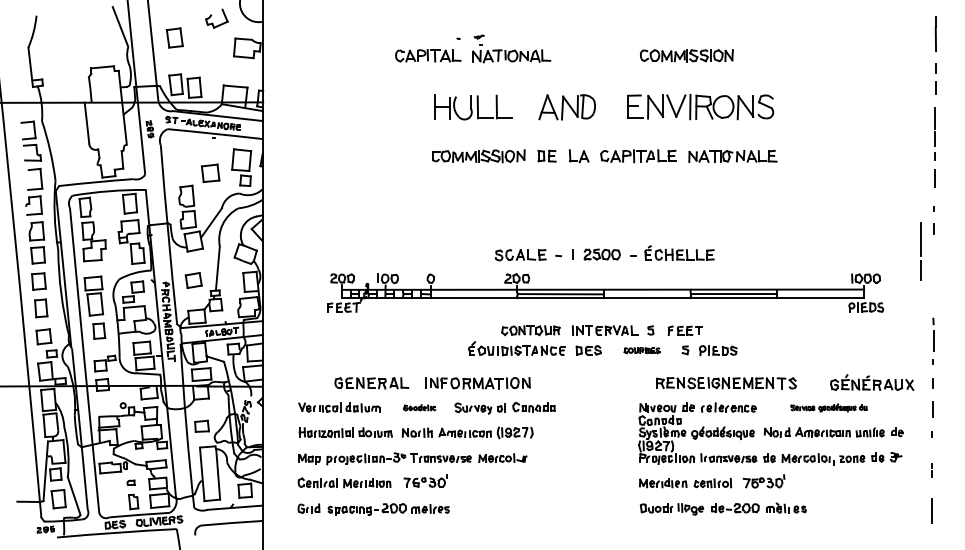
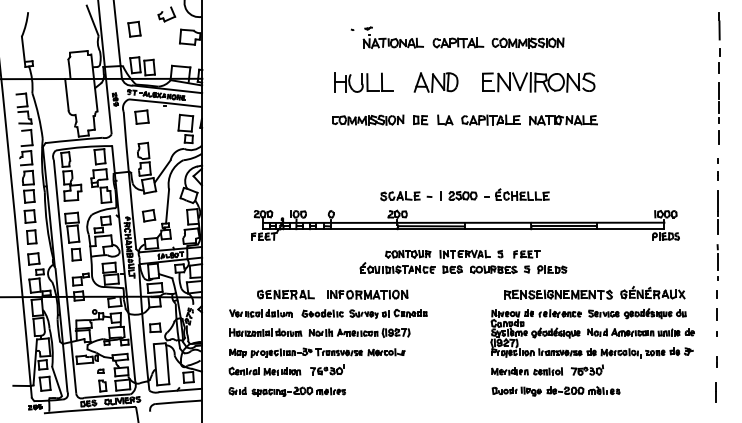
part: (428, 55) -> (458, 42), moved
part: (210, 172) -> (141, 116), moved
line: (920, 251) -> (717, 212), moved
part: (641, 350) -> (493, 269), size x1.67
part: (872, 382) -> (653, 292), moved
part: (419, 407) -> (322, 313), size x1.67
part: (828, 407) -> (637, 313), size x1.67

